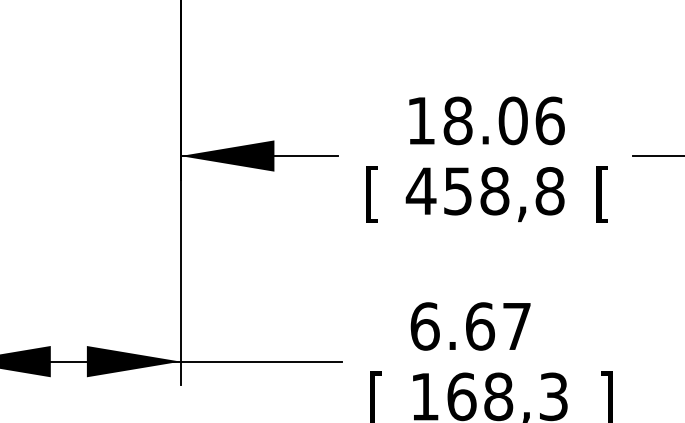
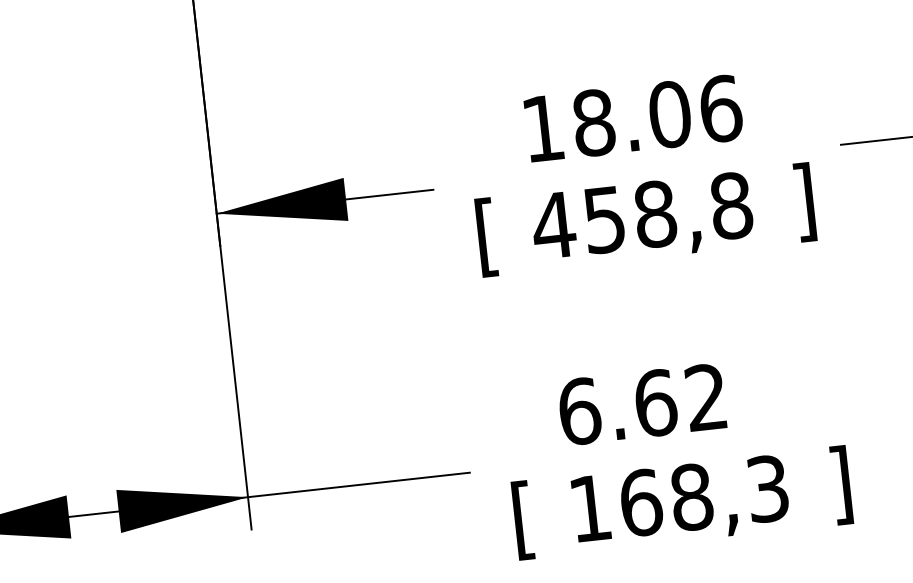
text: (602, 194) -> (804, 202), [ -> ]
text: (516, 325) -> (705, 396), 6.67 -> 6.62

